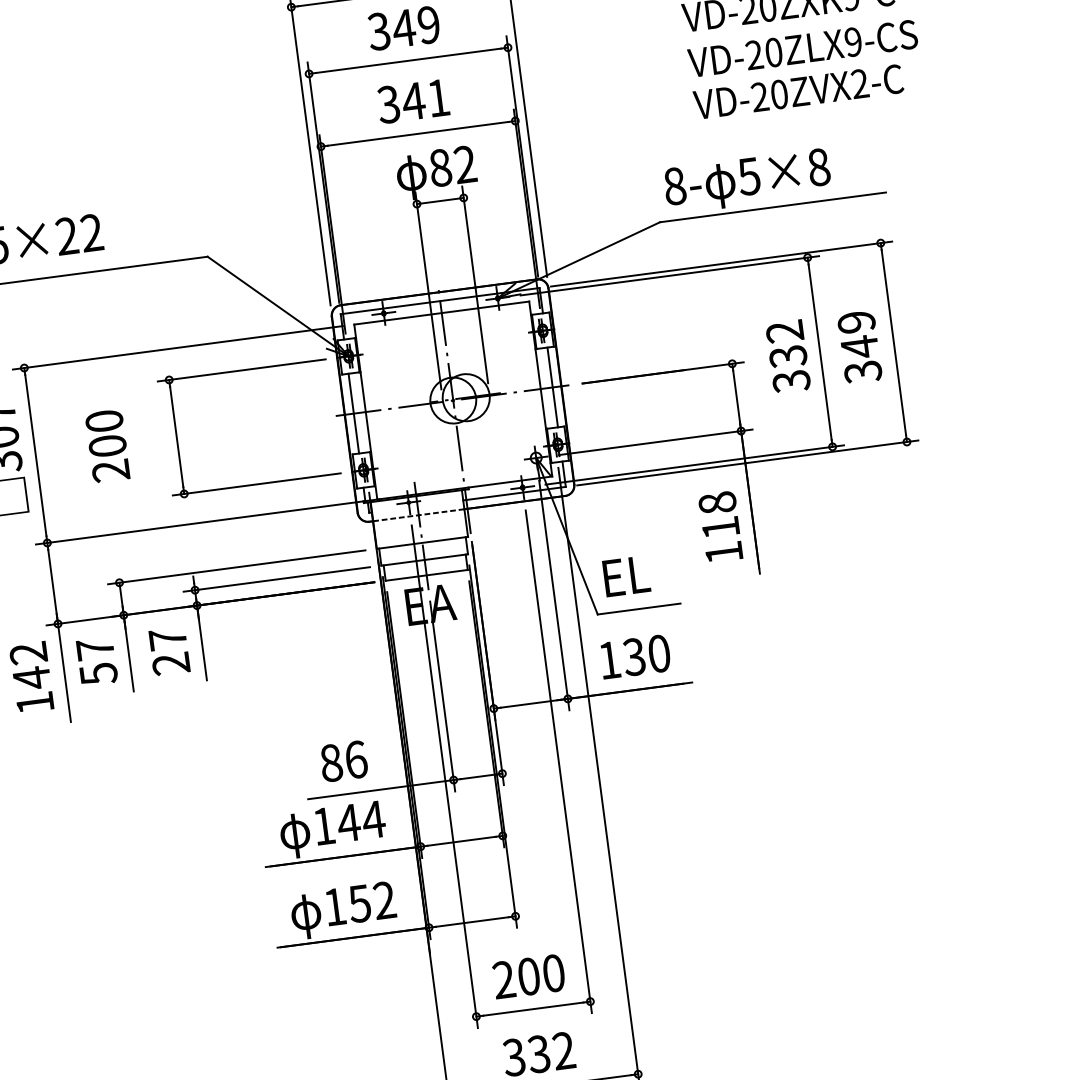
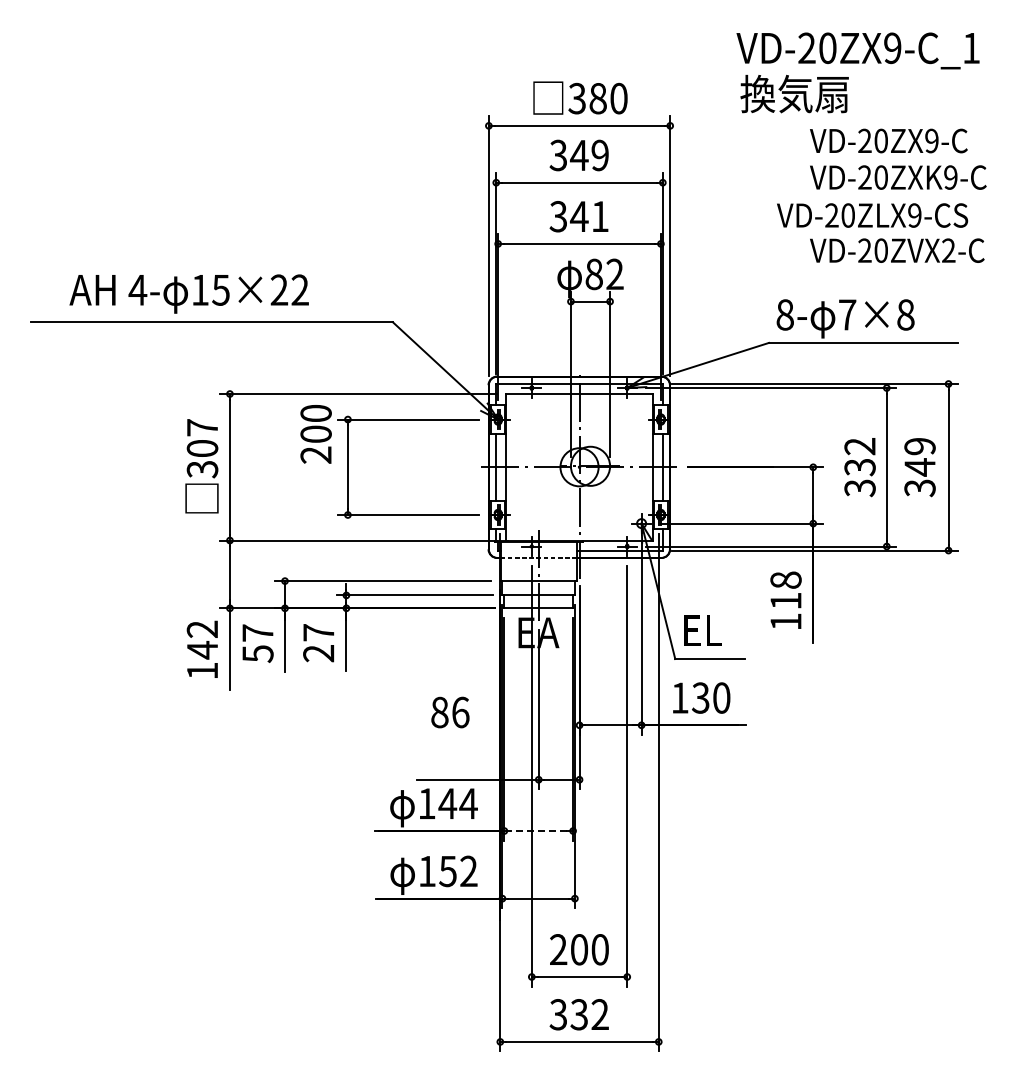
text: (802, 48) -> (872, 215), moved
text: (749, 176) -> (847, 314), 5×8 -> 7×8
text: (107, 446) -> (315, 434), moved
text: (344, 761) -> (450, 712), moved
line: (461, 841) -> (538, 831), solid -> dashed

